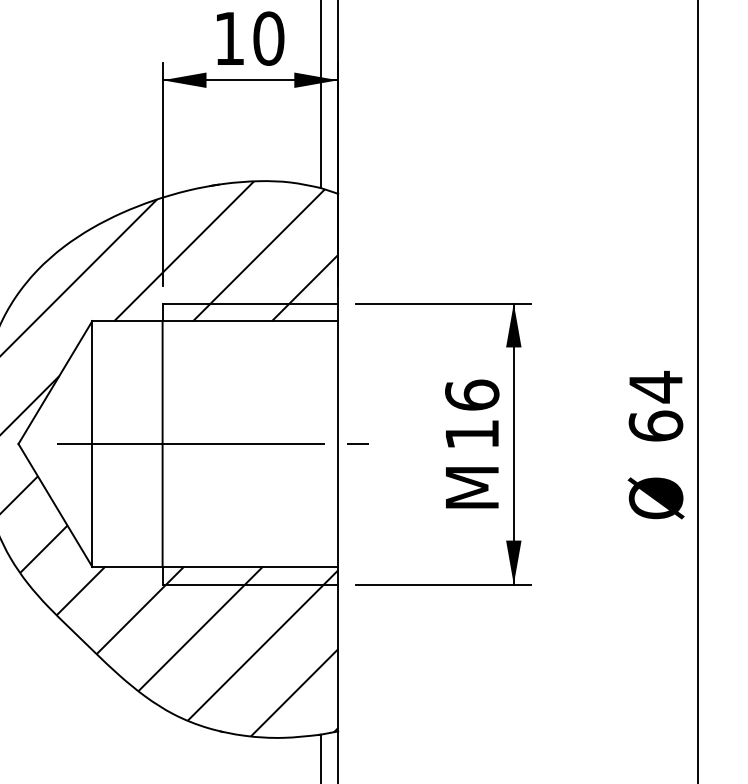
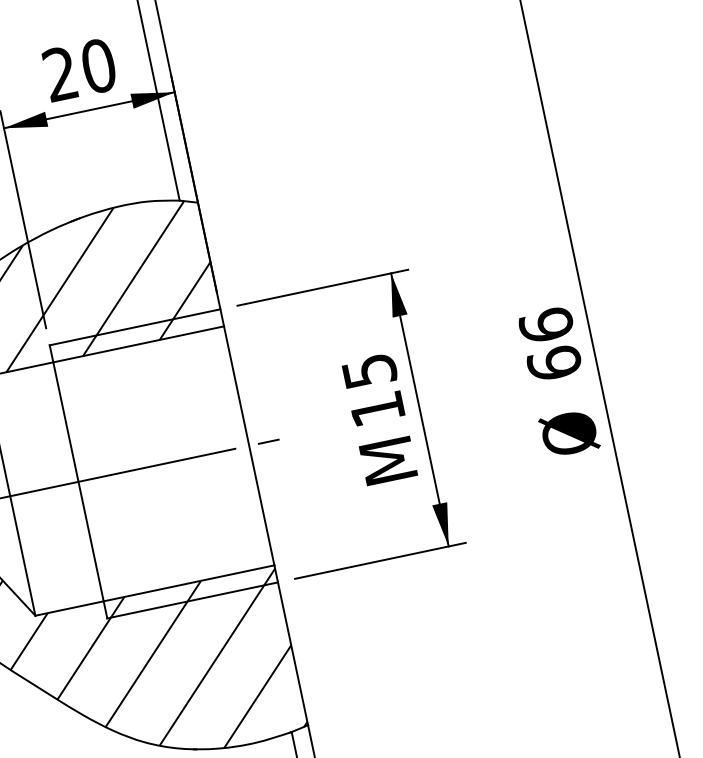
text: (228, 37) -> (59, 73), 10 -> 20
text: (655, 386) -> (545, 324), 64 -> 66
text: (472, 394) -> (369, 370), 16 -> 15

